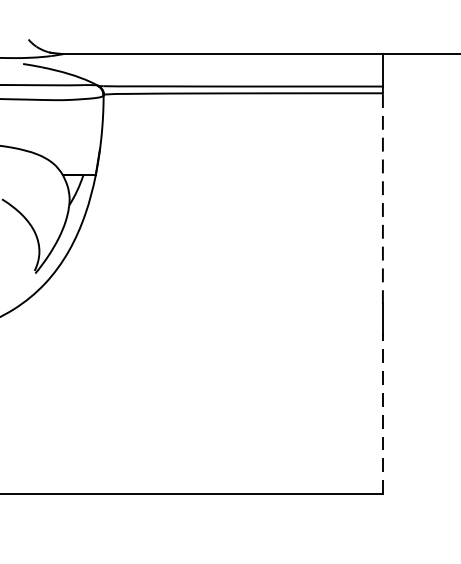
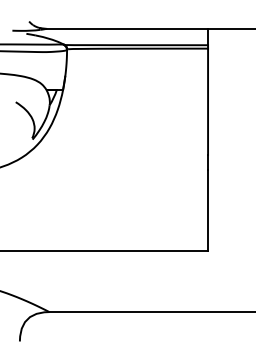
line: (383, 197) -> (208, 101), dashed -> solid
line: (383, 413) -> (208, 210), dashed -> solid

